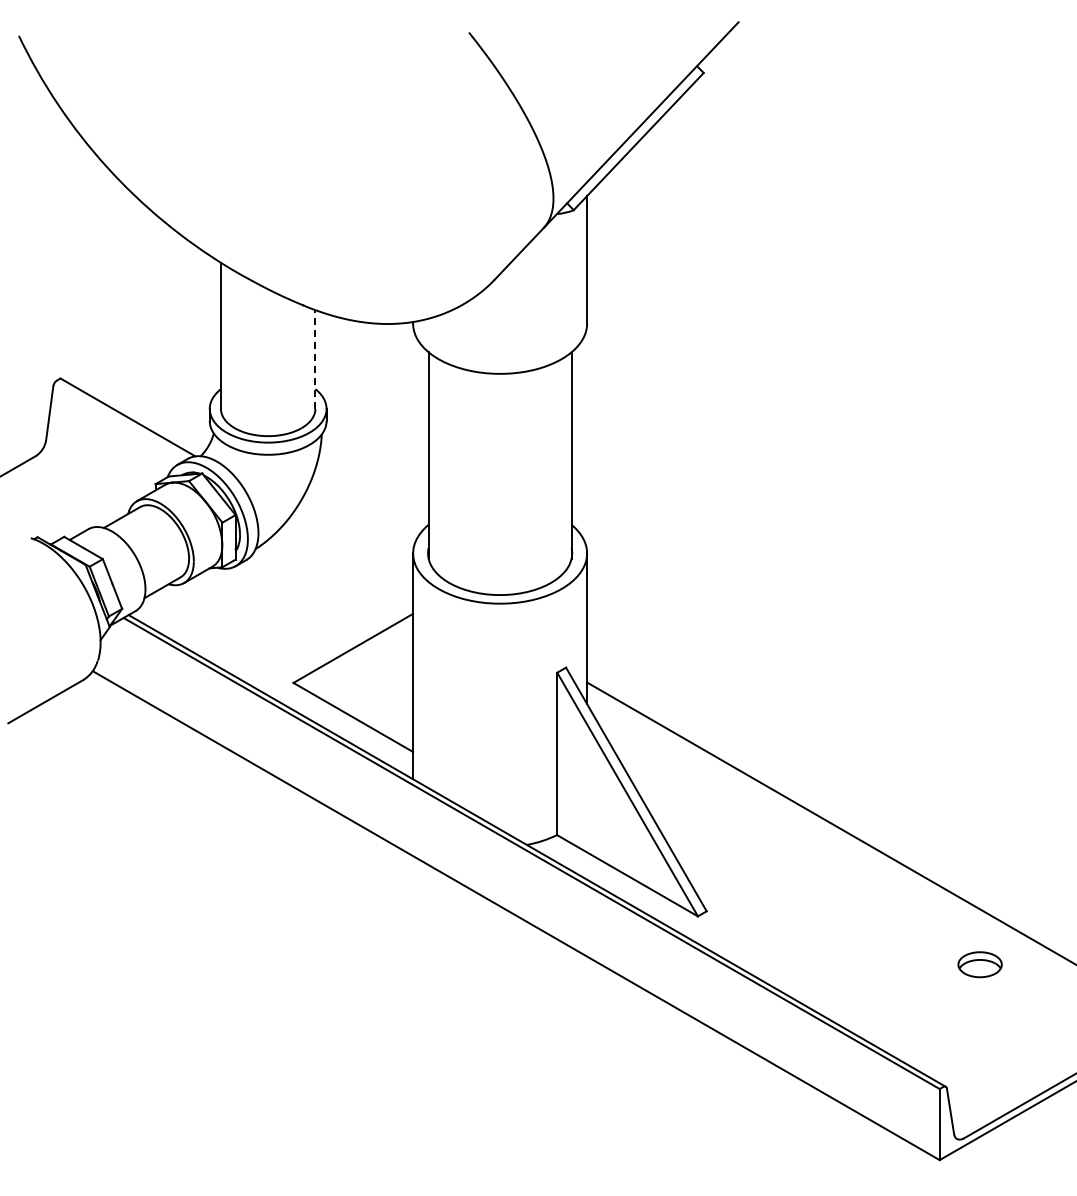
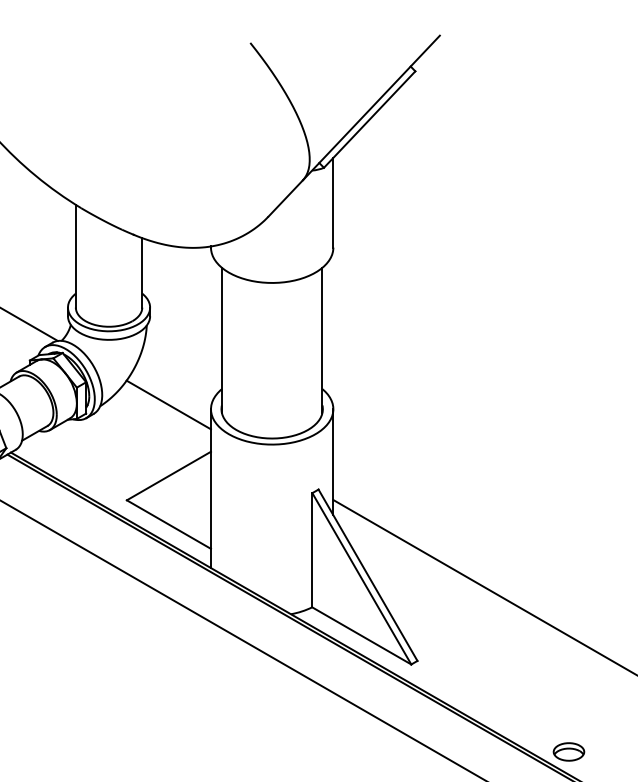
line: (315, 359) -> (142, 272), dashed -> solid
line: (353, 547) -> (169, 405), added
part: (979, 964) -> (568, 751), moved

